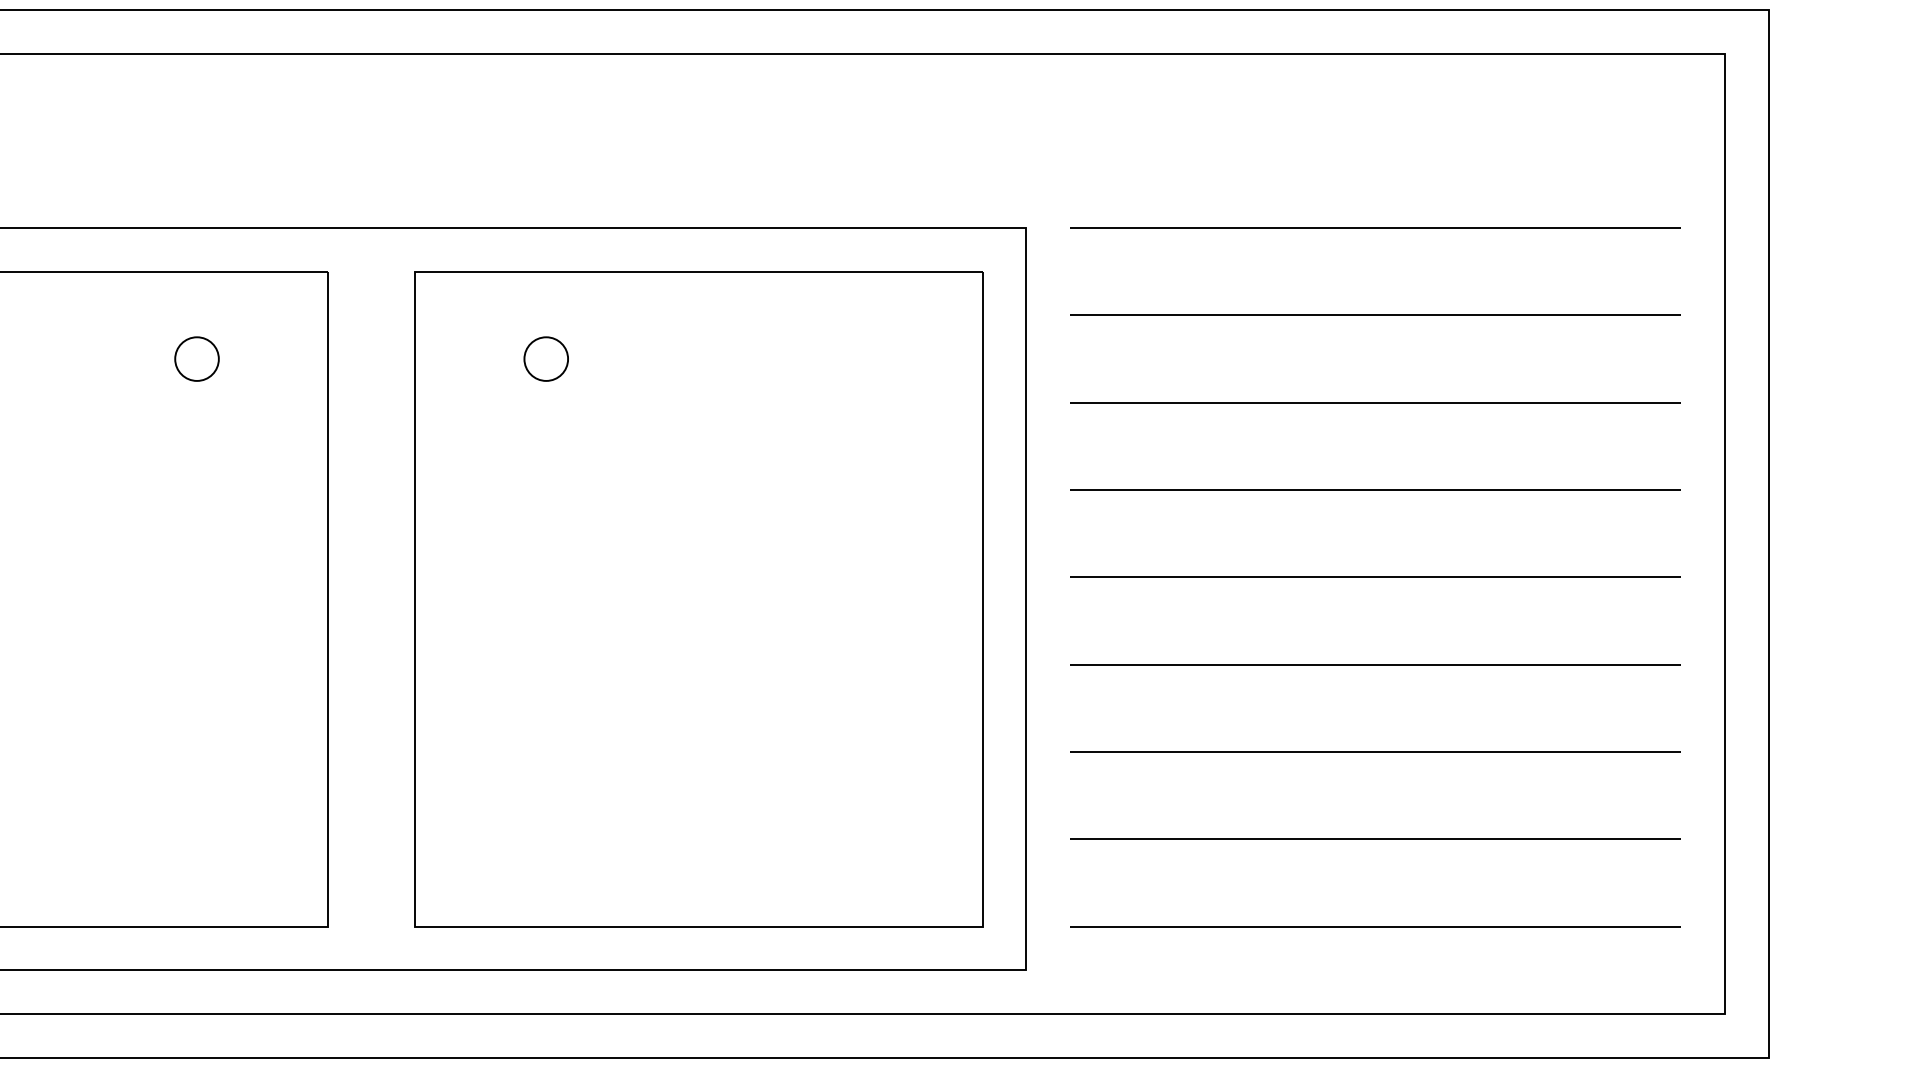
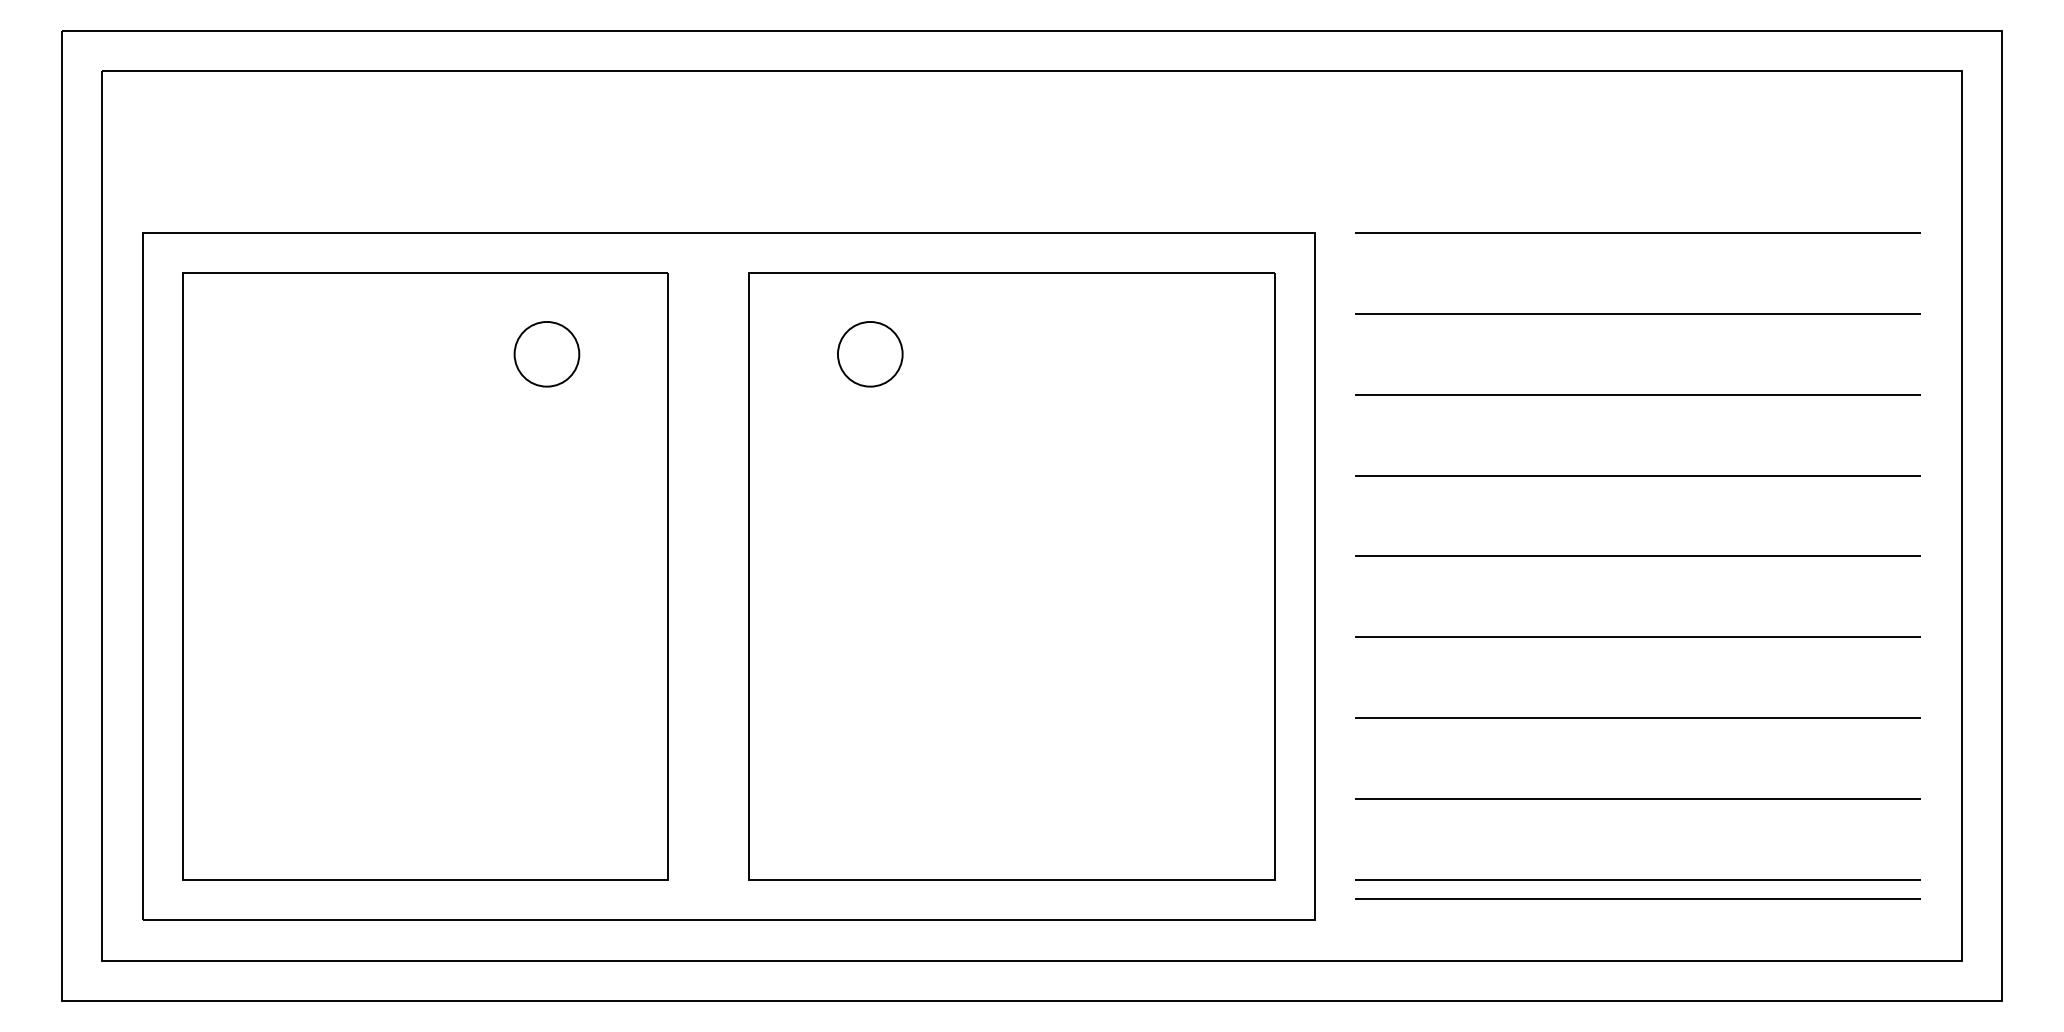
circle: (196, 359) -> (546, 354), size x1.6
circle: (546, 359) -> (870, 354), size x1.6
line: (1374, 946) -> (1637, 898), added

